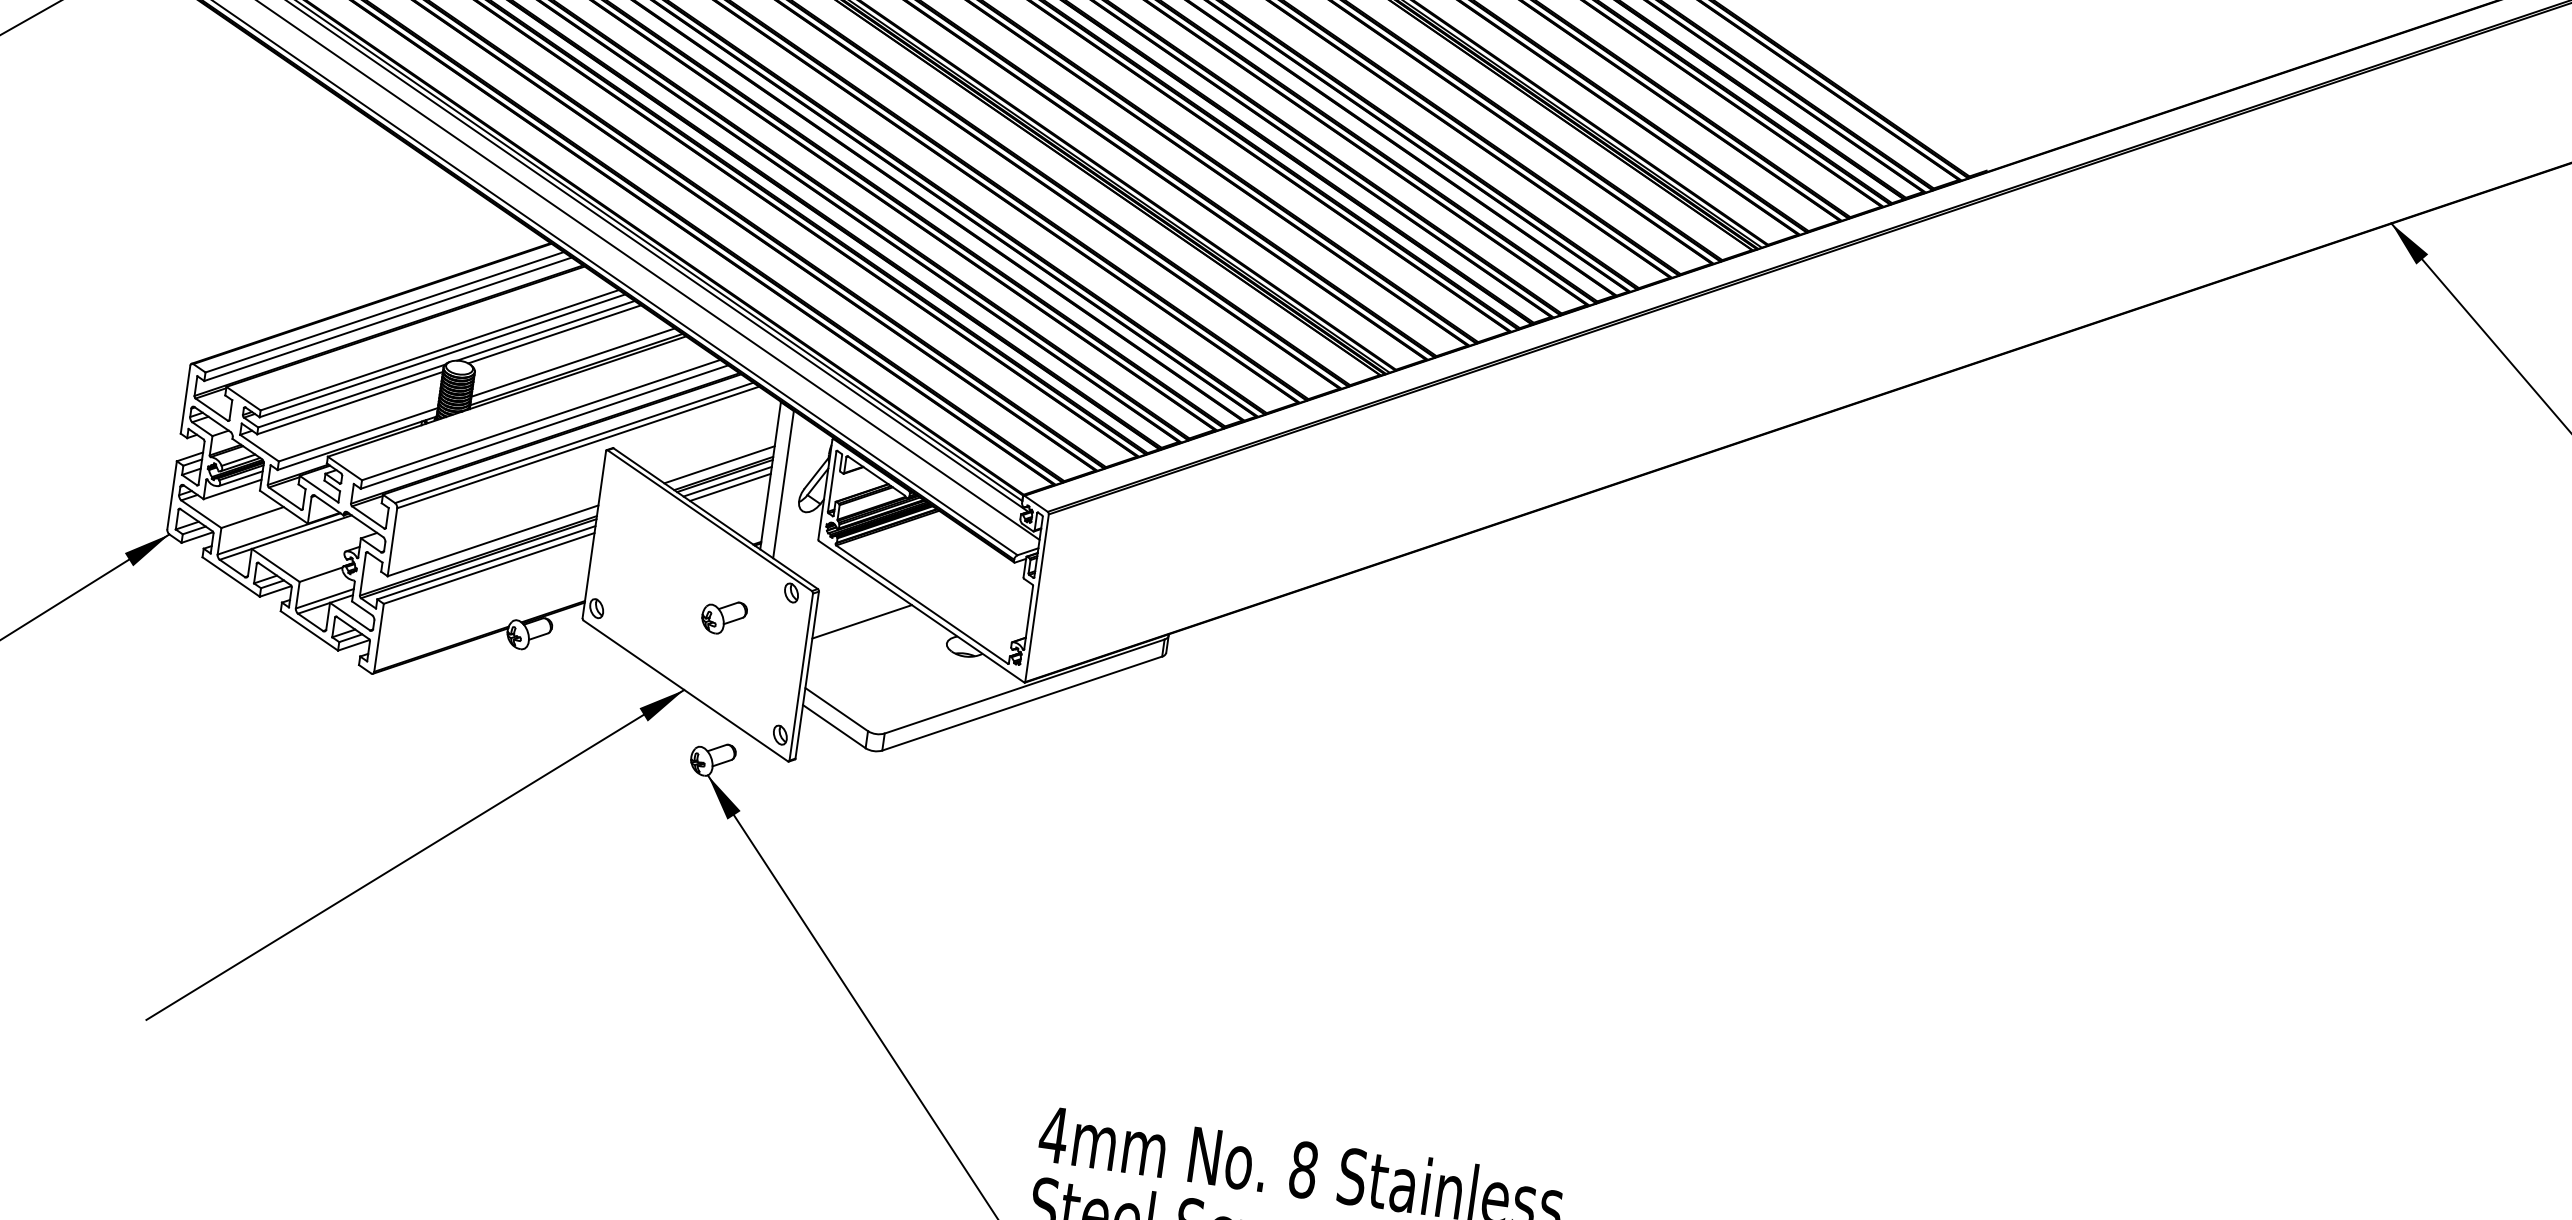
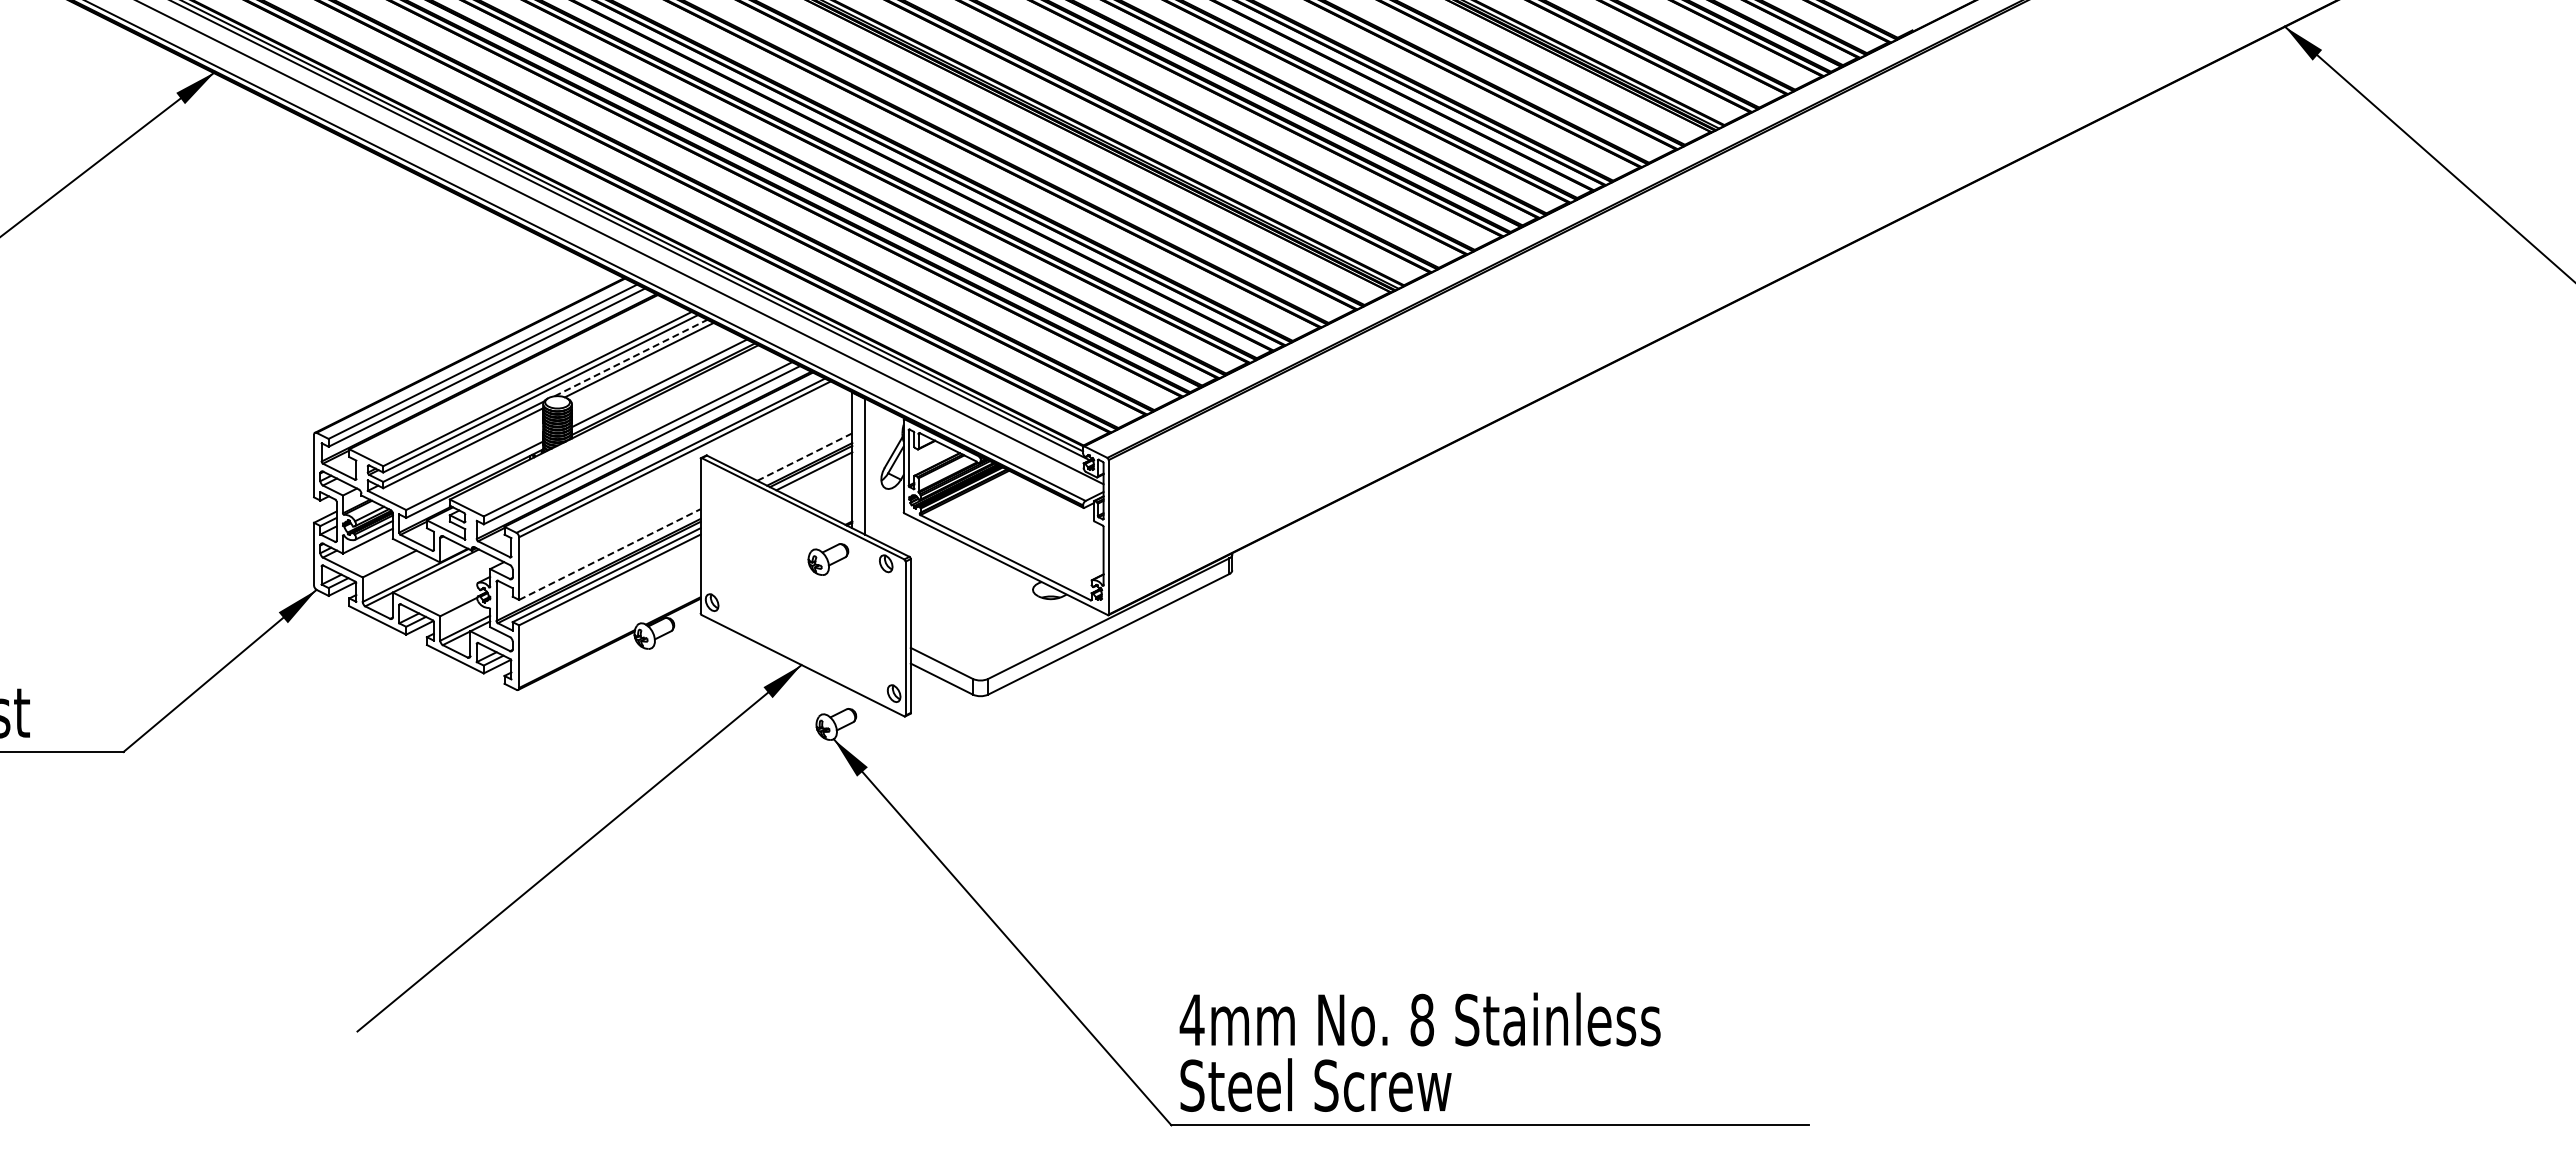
line: (546, 330) -> (631, 357), solid -> dashed
line: (720, 464) -> (805, 456), solid -> dashed
line: (730, 486) -> (817, 475), removed
line: (493, 540) -> (610, 554), solid -> dashed
part: (724, 617) -> (828, 559), moved
line: (862, 621) -> (953, 580), removed

